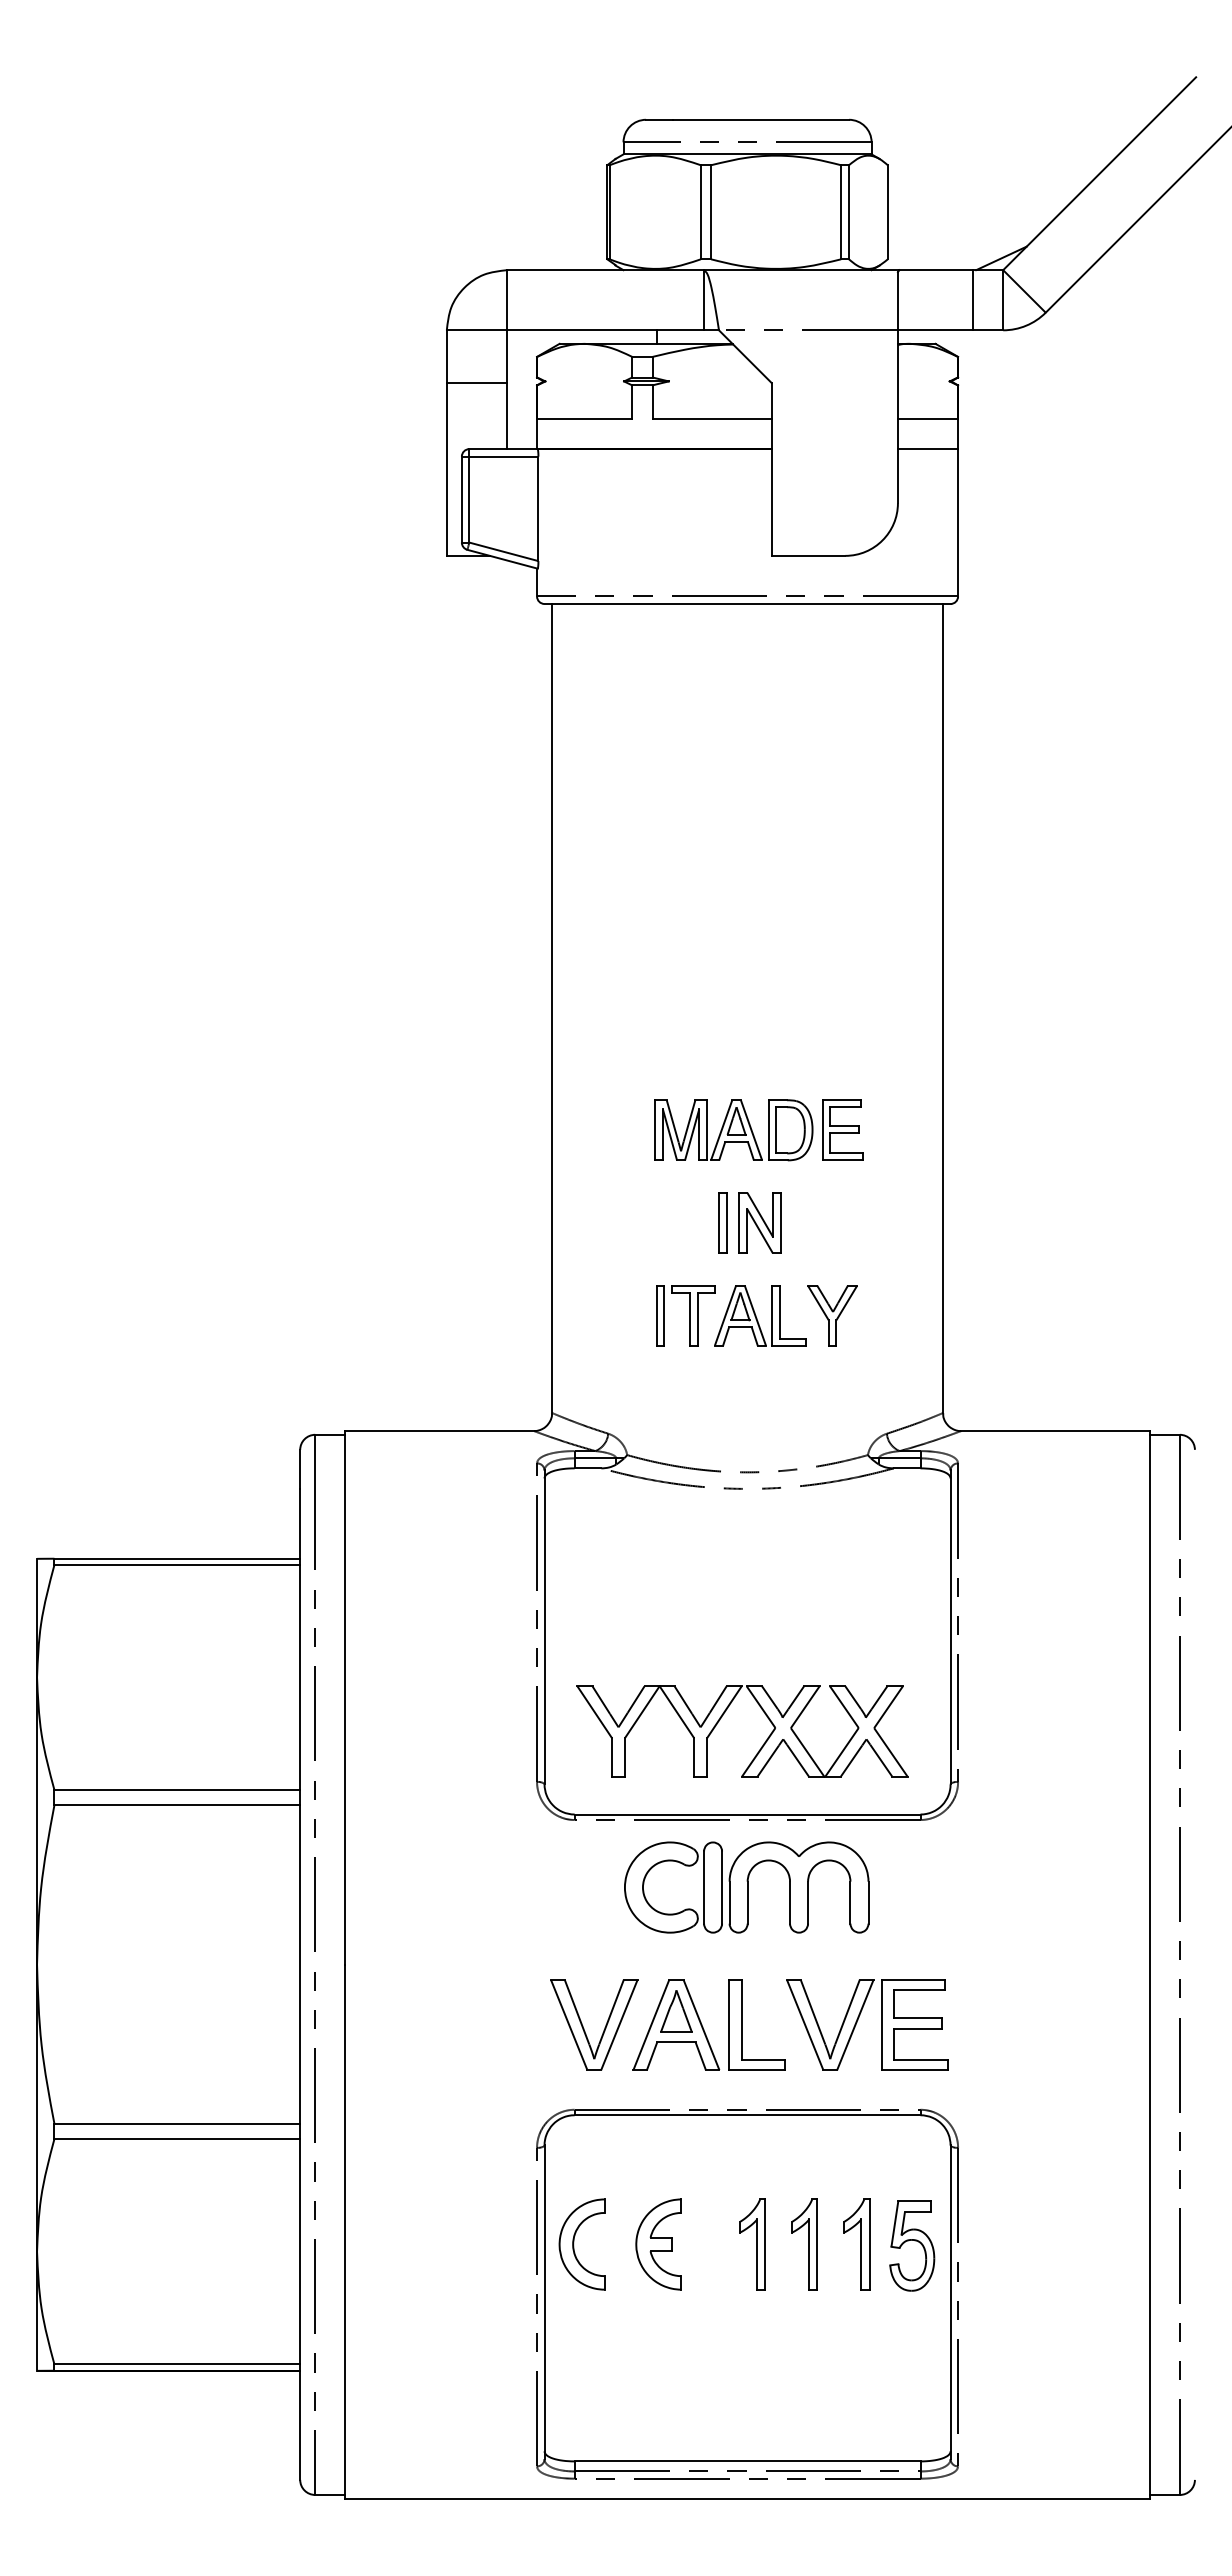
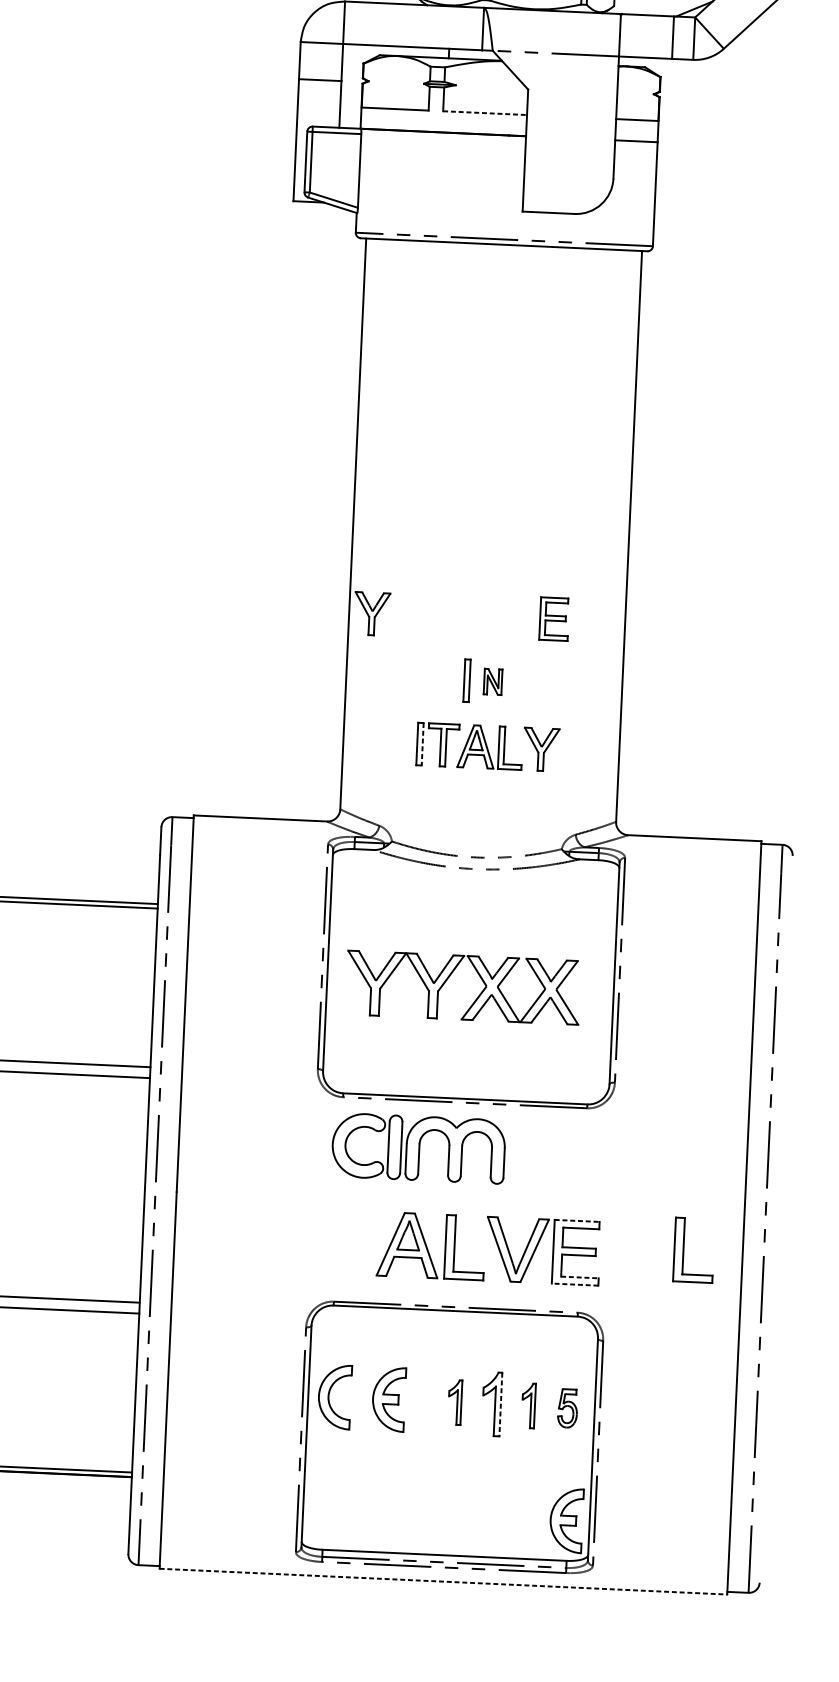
line: (712, 419) -> (485, 113), solid -> dashed
part: (733, 1130) -> (477, 615), removed
part: (584, 1134) -> (372, 613), added
part: (759, 1222) -> (492, 681), size x0.6
line: (664, 1316) -> (422, 744), solid -> dashed
part: (760, 1747) -> (475, 999), moved
part: (746, 1887) -> (418, 1148), moved
line: (913, 1979) -> (577, 1220), solid -> dashed
part: (1066, 2013) -> (684, 1249), added
part: (604, 2027) -> (357, 1244), removed
line: (921, 2059) -> (580, 1277), solid -> dashed
line: (914, 2070) -> (574, 1284), solid -> dashed
part: (752, 2244) -> (455, 1402), size x0.7
part: (856, 2244) -> (528, 1405), size x0.7
line: (817, 2245) -> (500, 1405), solid -> dashed
part: (912, 2245) -> (567, 1408), size x0.6
part: (917, 2404) -> (566, 1520), added
line: (748, 2498) -> (444, 1581), solid -> dashed

